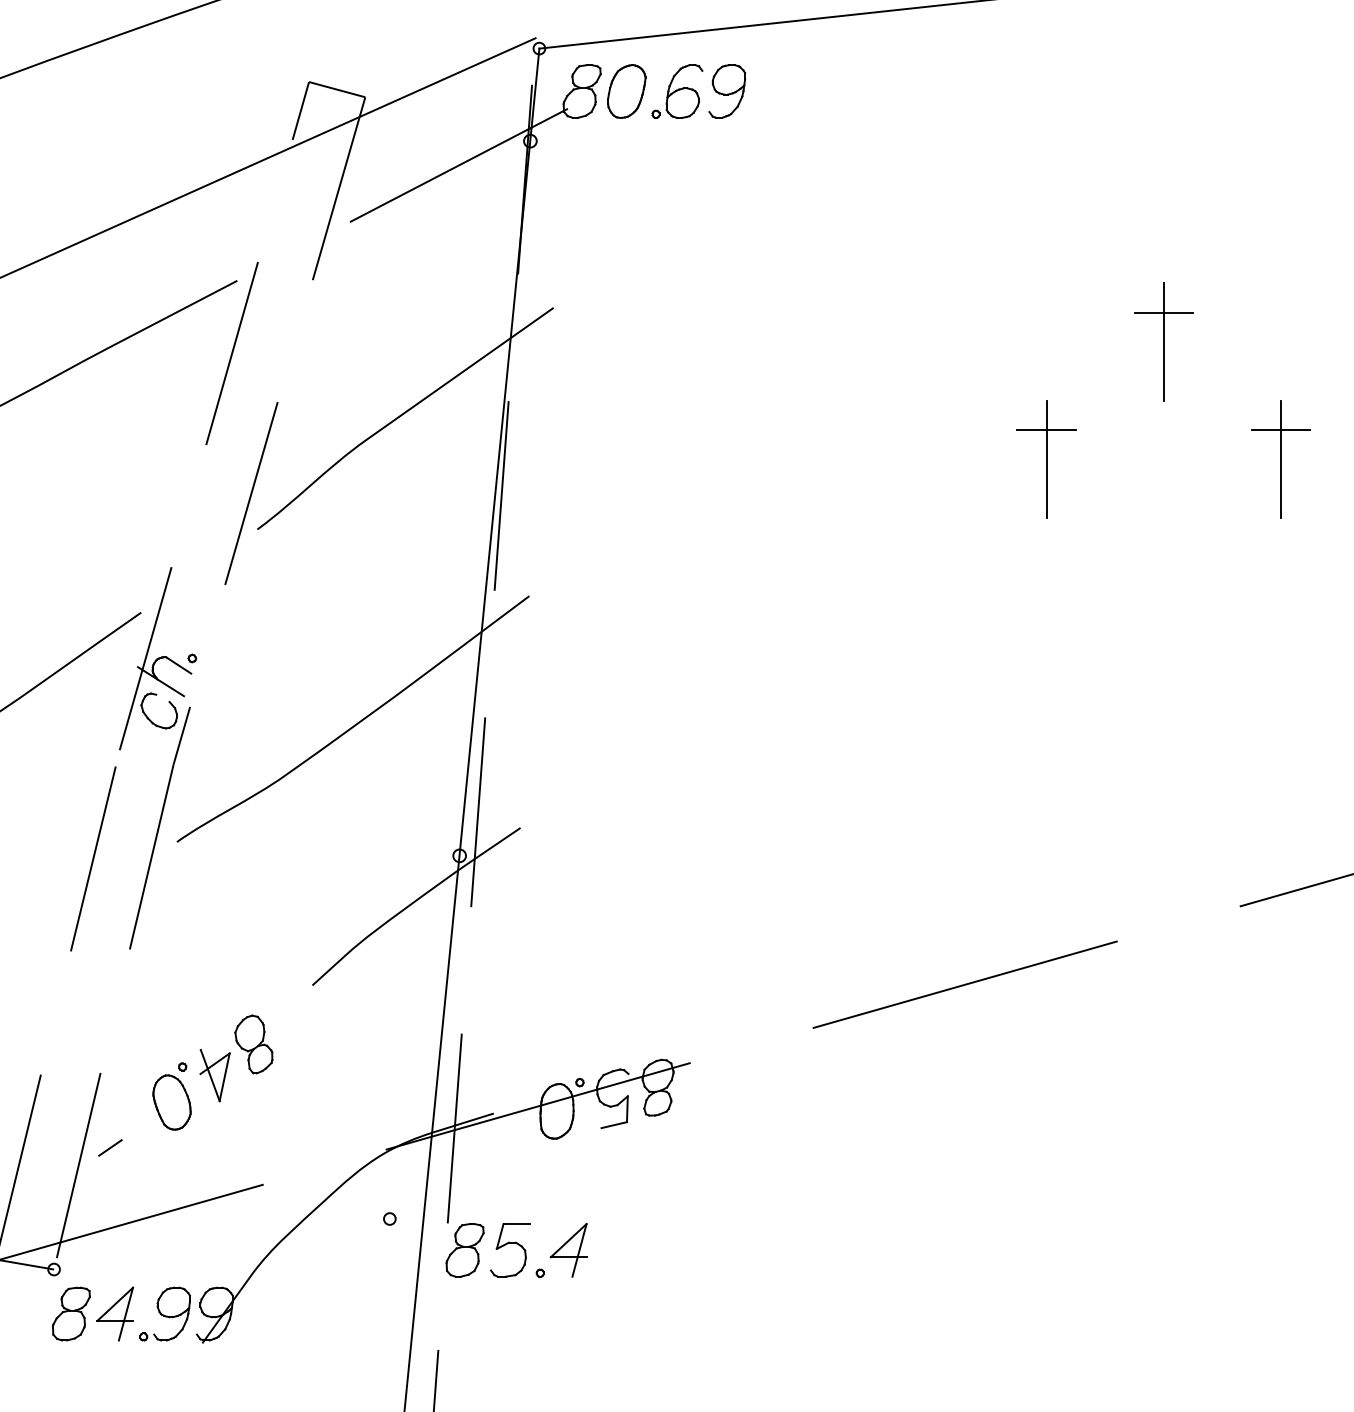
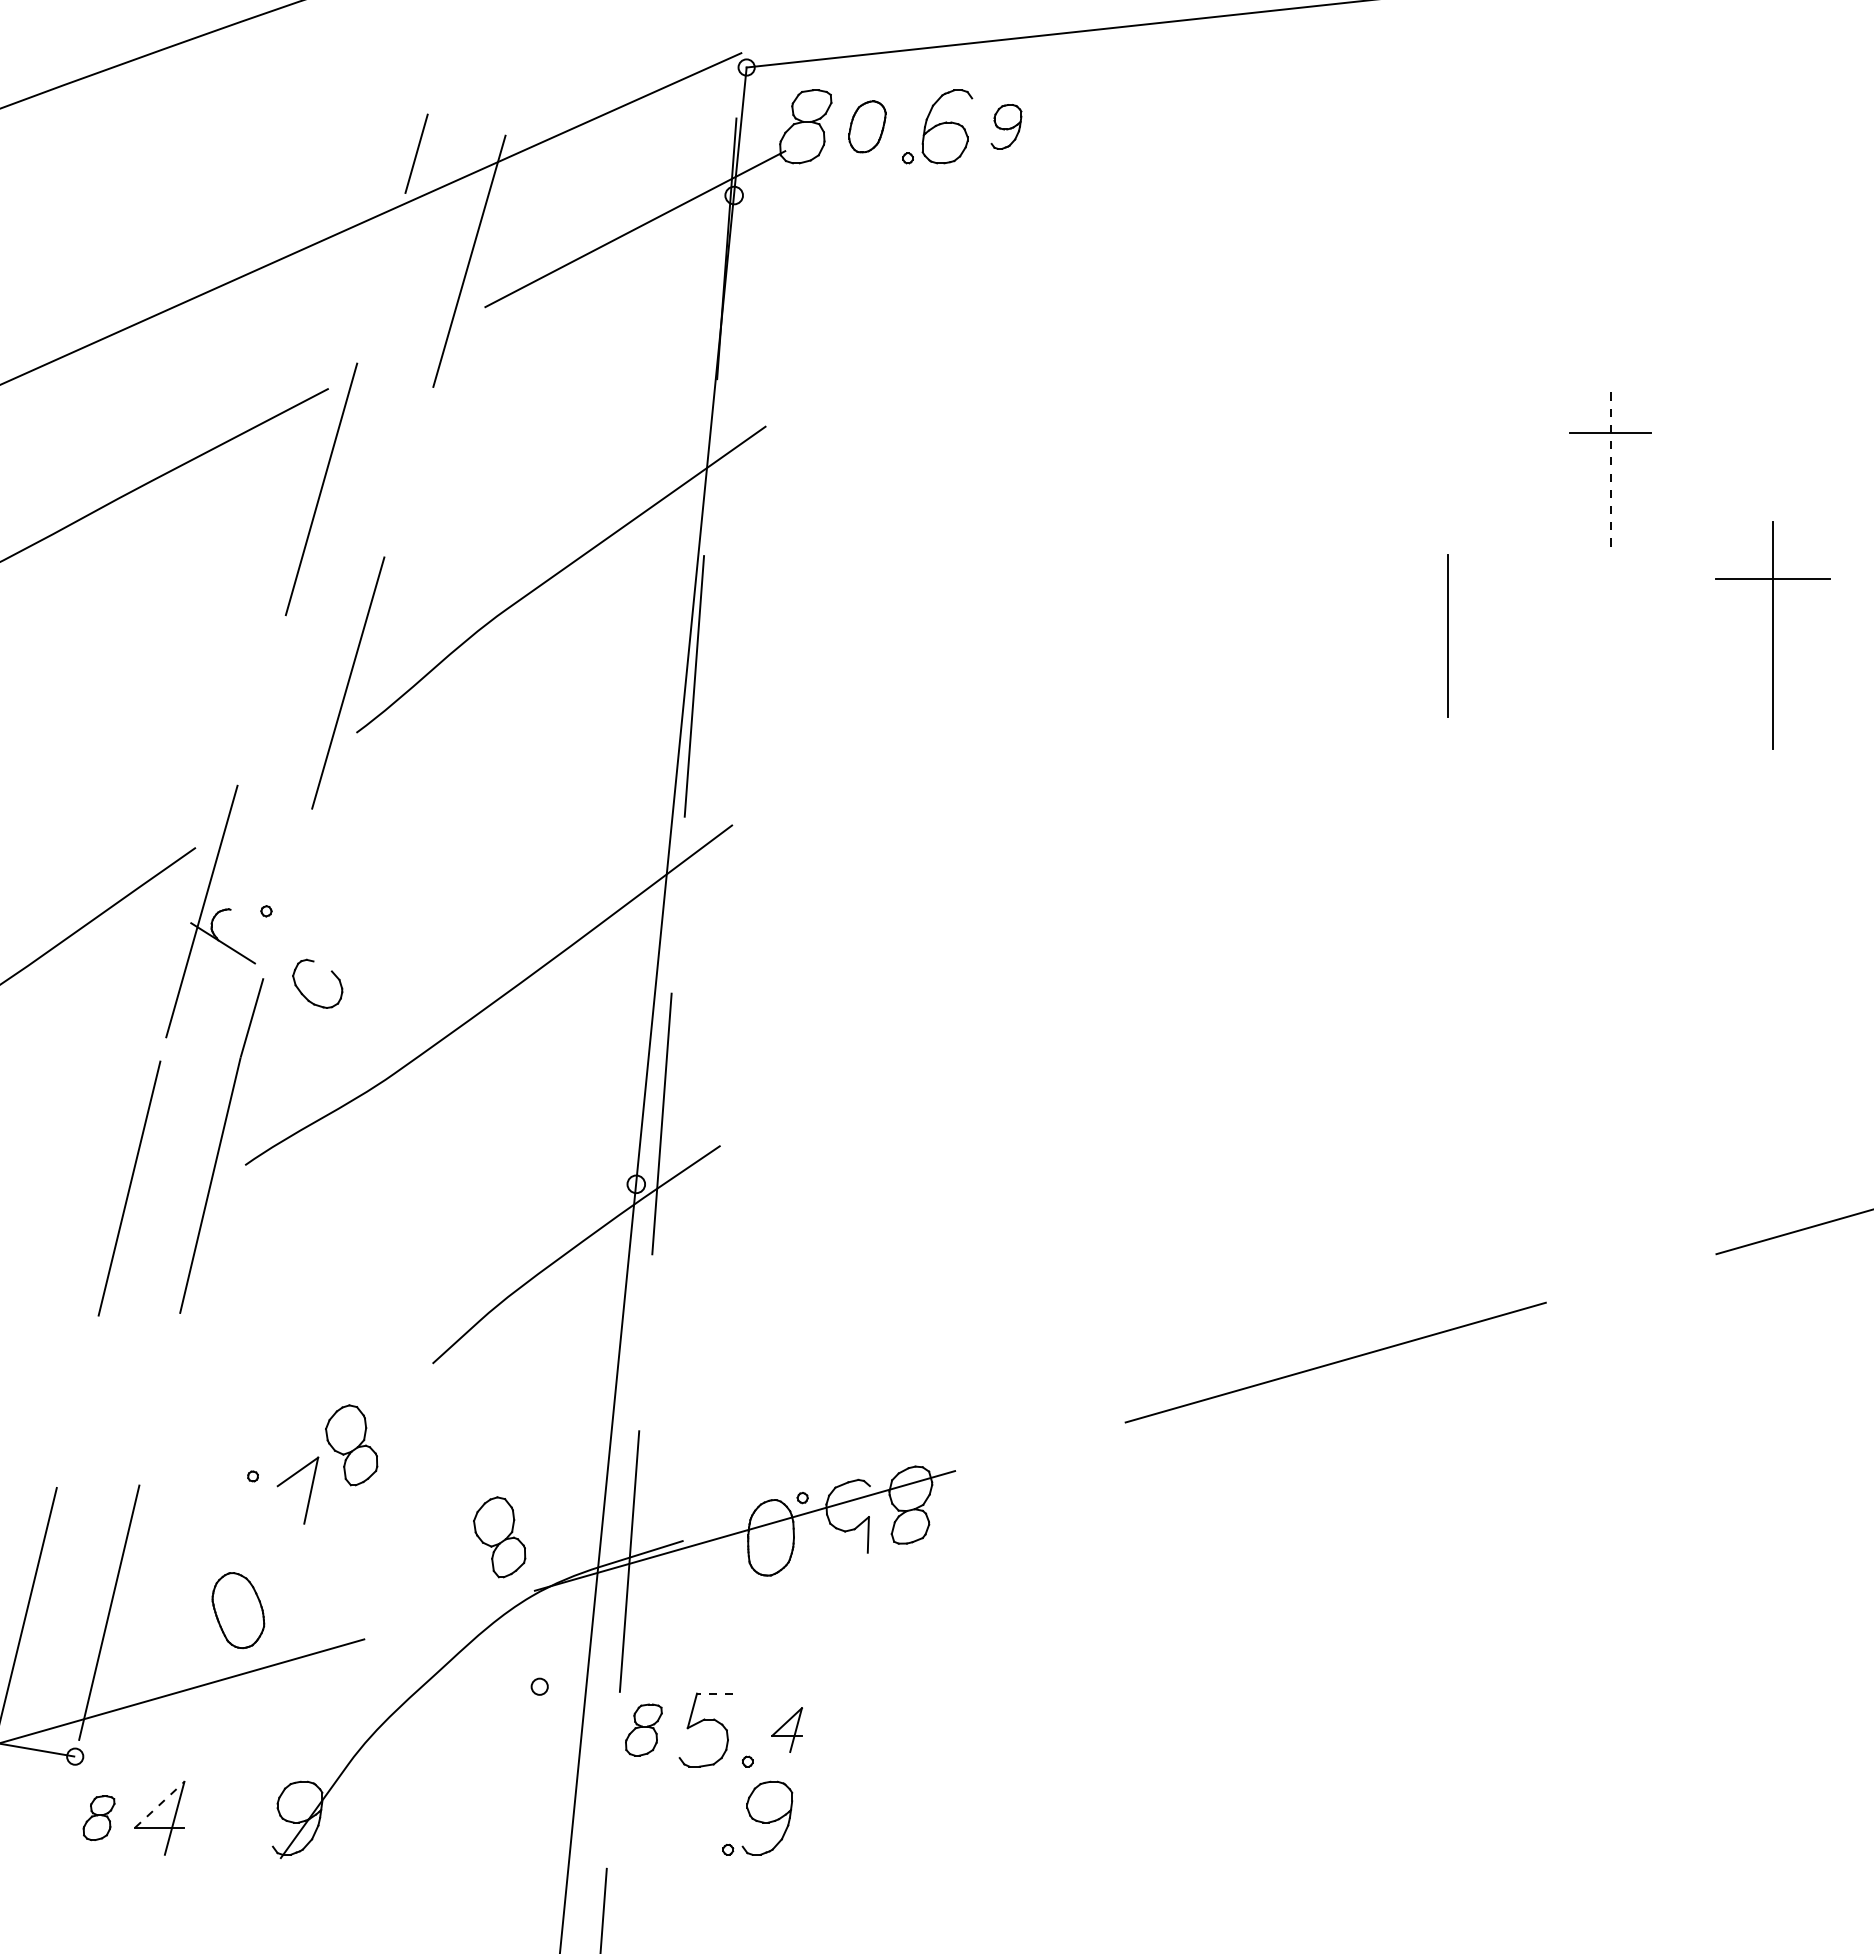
line: (336, 89) -> (466, 123), removed
part: (626, 91) -> (867, 126), size x0.7
part: (727, 91) -> (1006, 126), size x0.6
line: (1163, 342) -> (1610, 474), solid -> dashed
line: (1046, 430) -> (1448, 595), removed
part: (1280, 459) -> (1772, 635), size x1.4
line: (178, 665) -> (247, 920), removed
part: (148, 717) -> (302, 992), moved
line: (210, 1074) -> (291, 1487), removed
part: (172, 1102) -> (238, 1610), moved
part: (360, 1111) -> (499, 1537), added
line: (613, 1124) -> (849, 1556), removed
line: (110, 1147) -> (153, 1588), removed
line: (516, 1223) -> (714, 1693), solid -> dashed
part: (464, 1249) -> (643, 1729), size x0.7
part: (568, 1249) -> (786, 1729), size x0.6
line: (115, 1304) -> (159, 1804), solid -> dashed
part: (70, 1313) -> (98, 1817), size x0.6
part: (164, 1313) -> (757, 1817), moved

